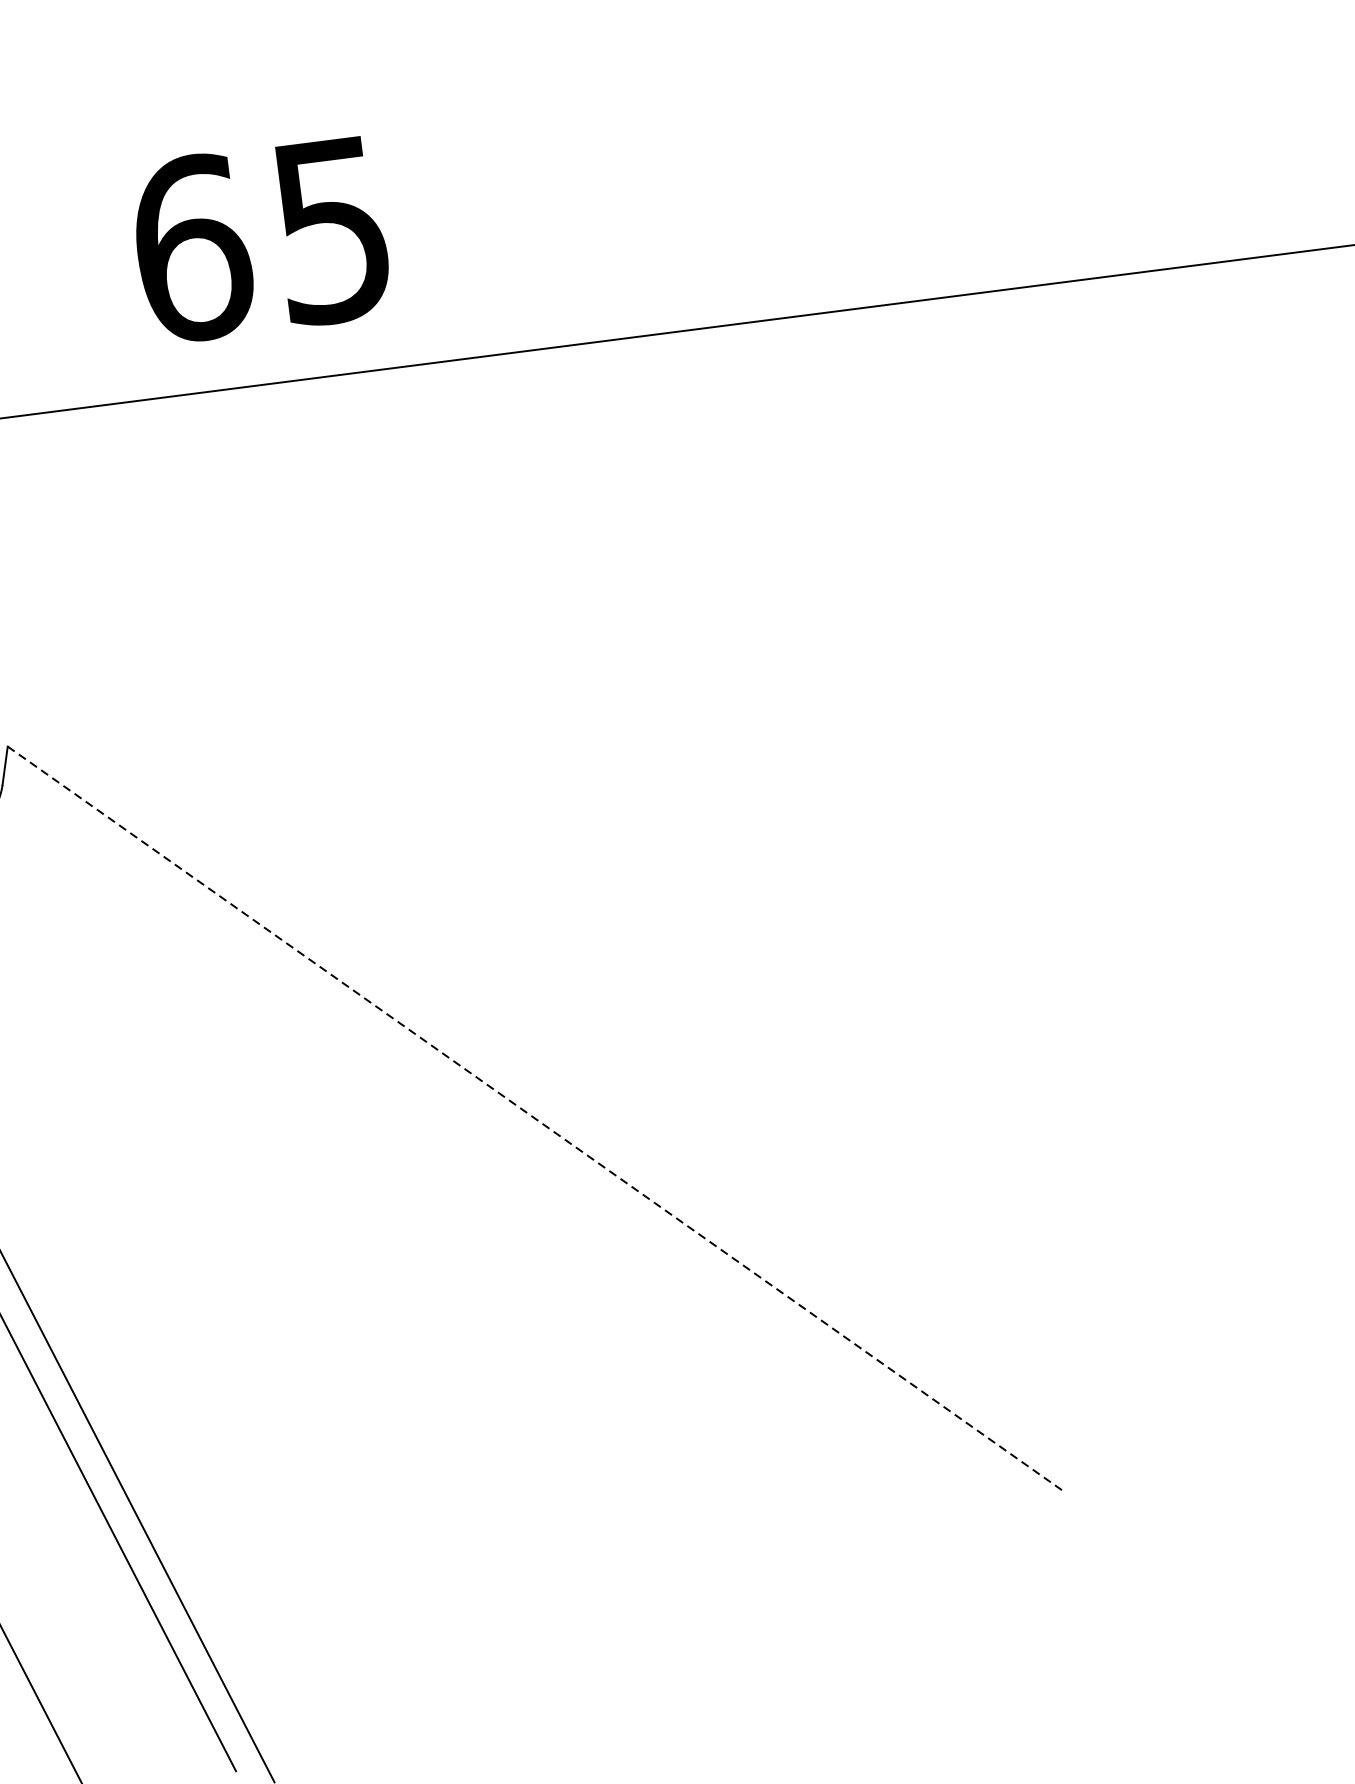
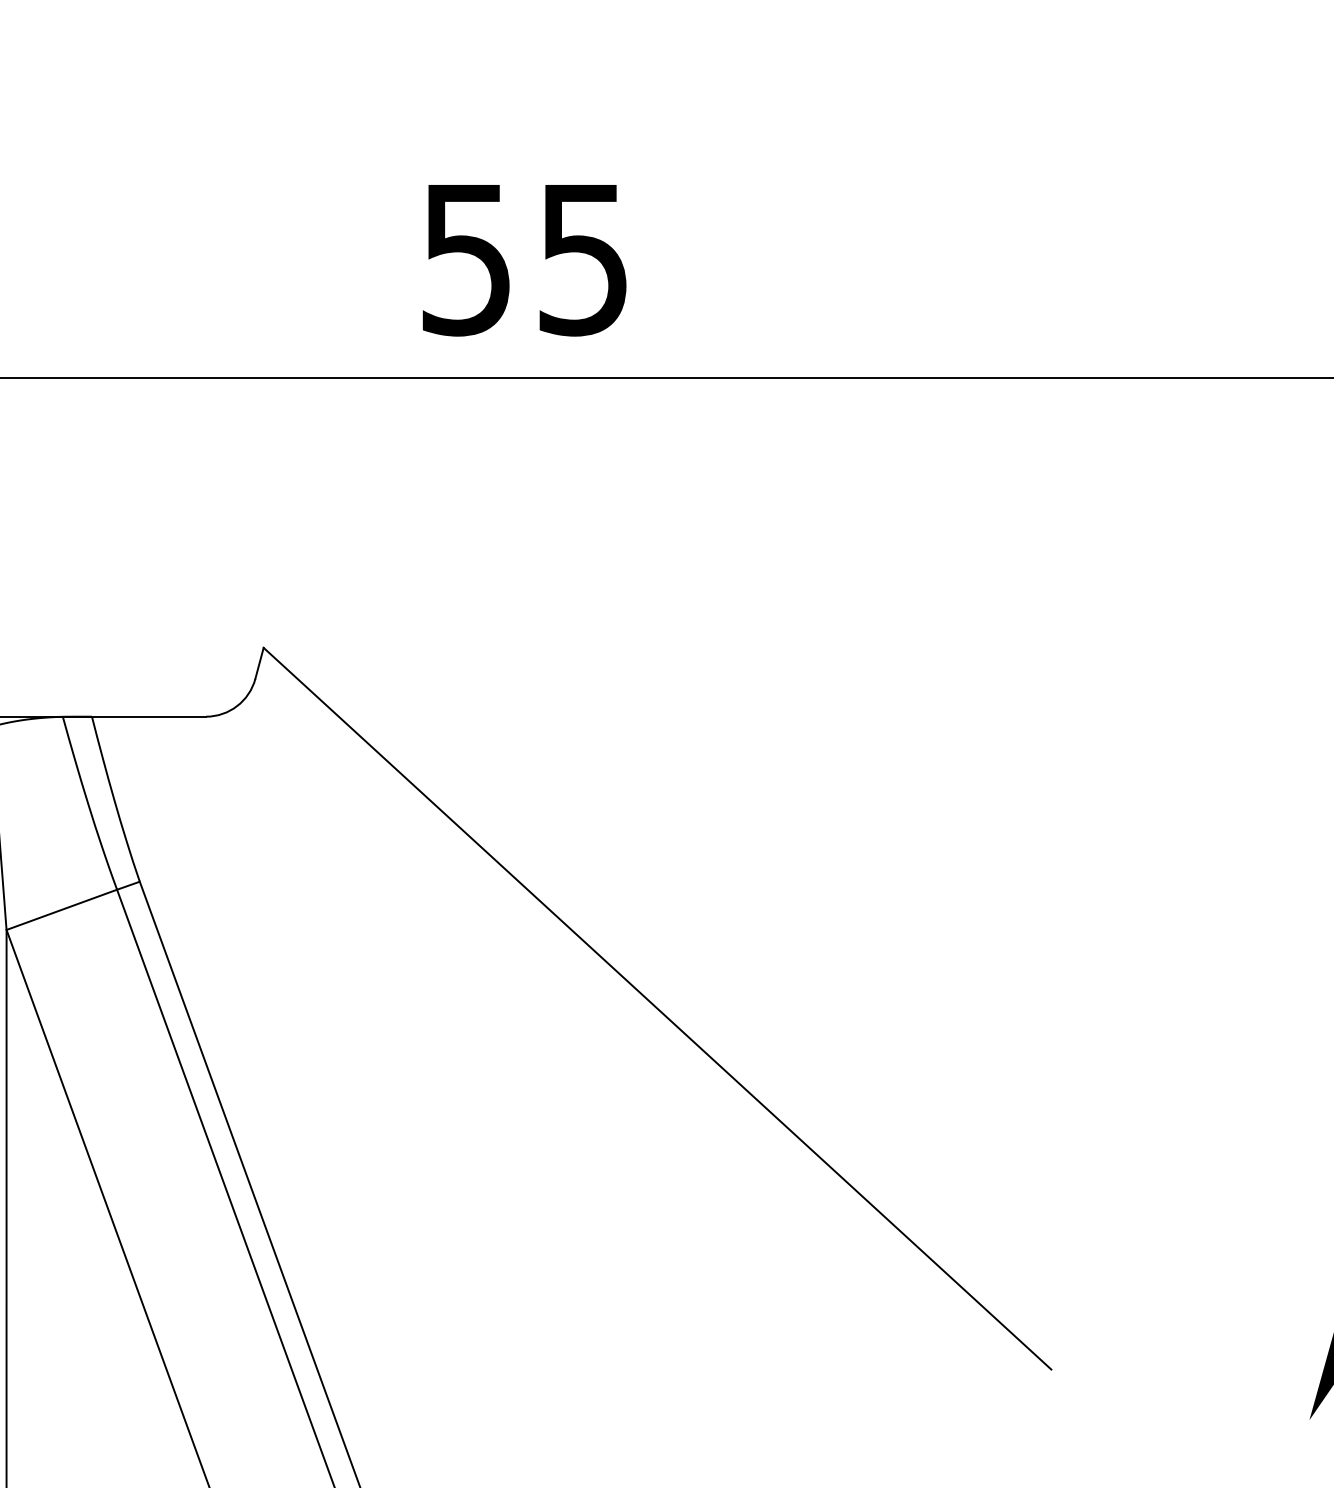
text: (192, 248) -> (467, 259), 65 -> 55
line: (536, 1120) -> (657, 1009), dashed -> solid

